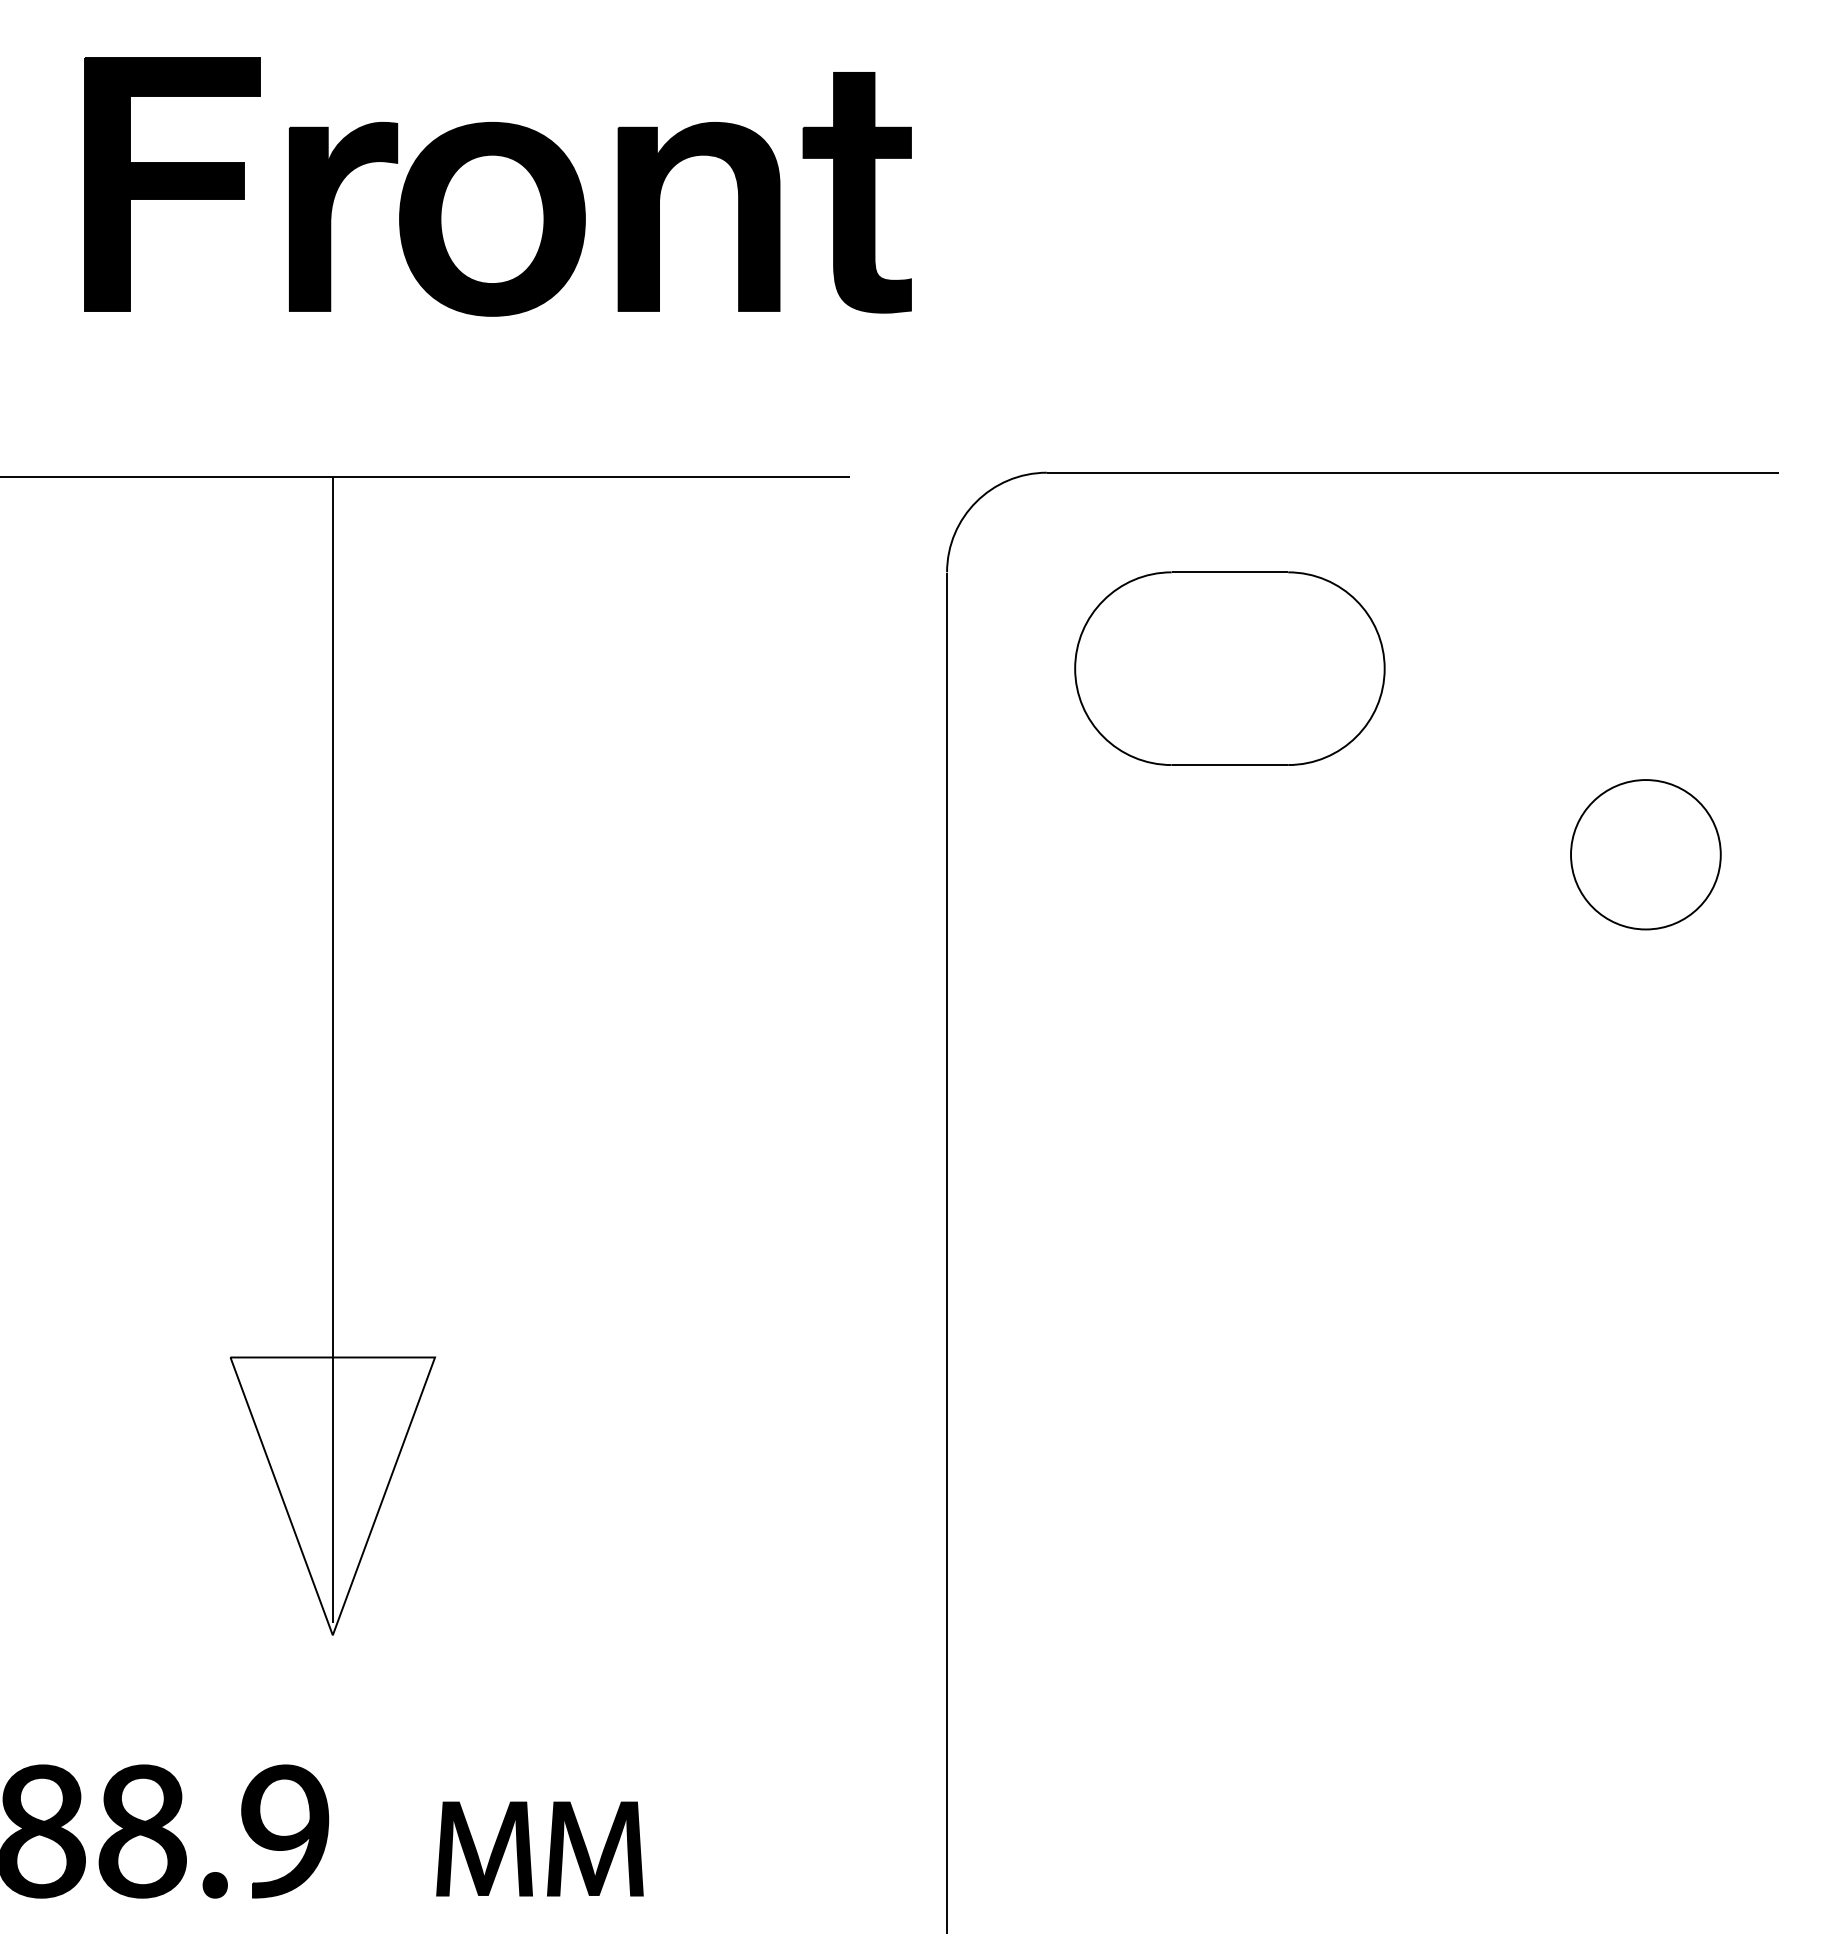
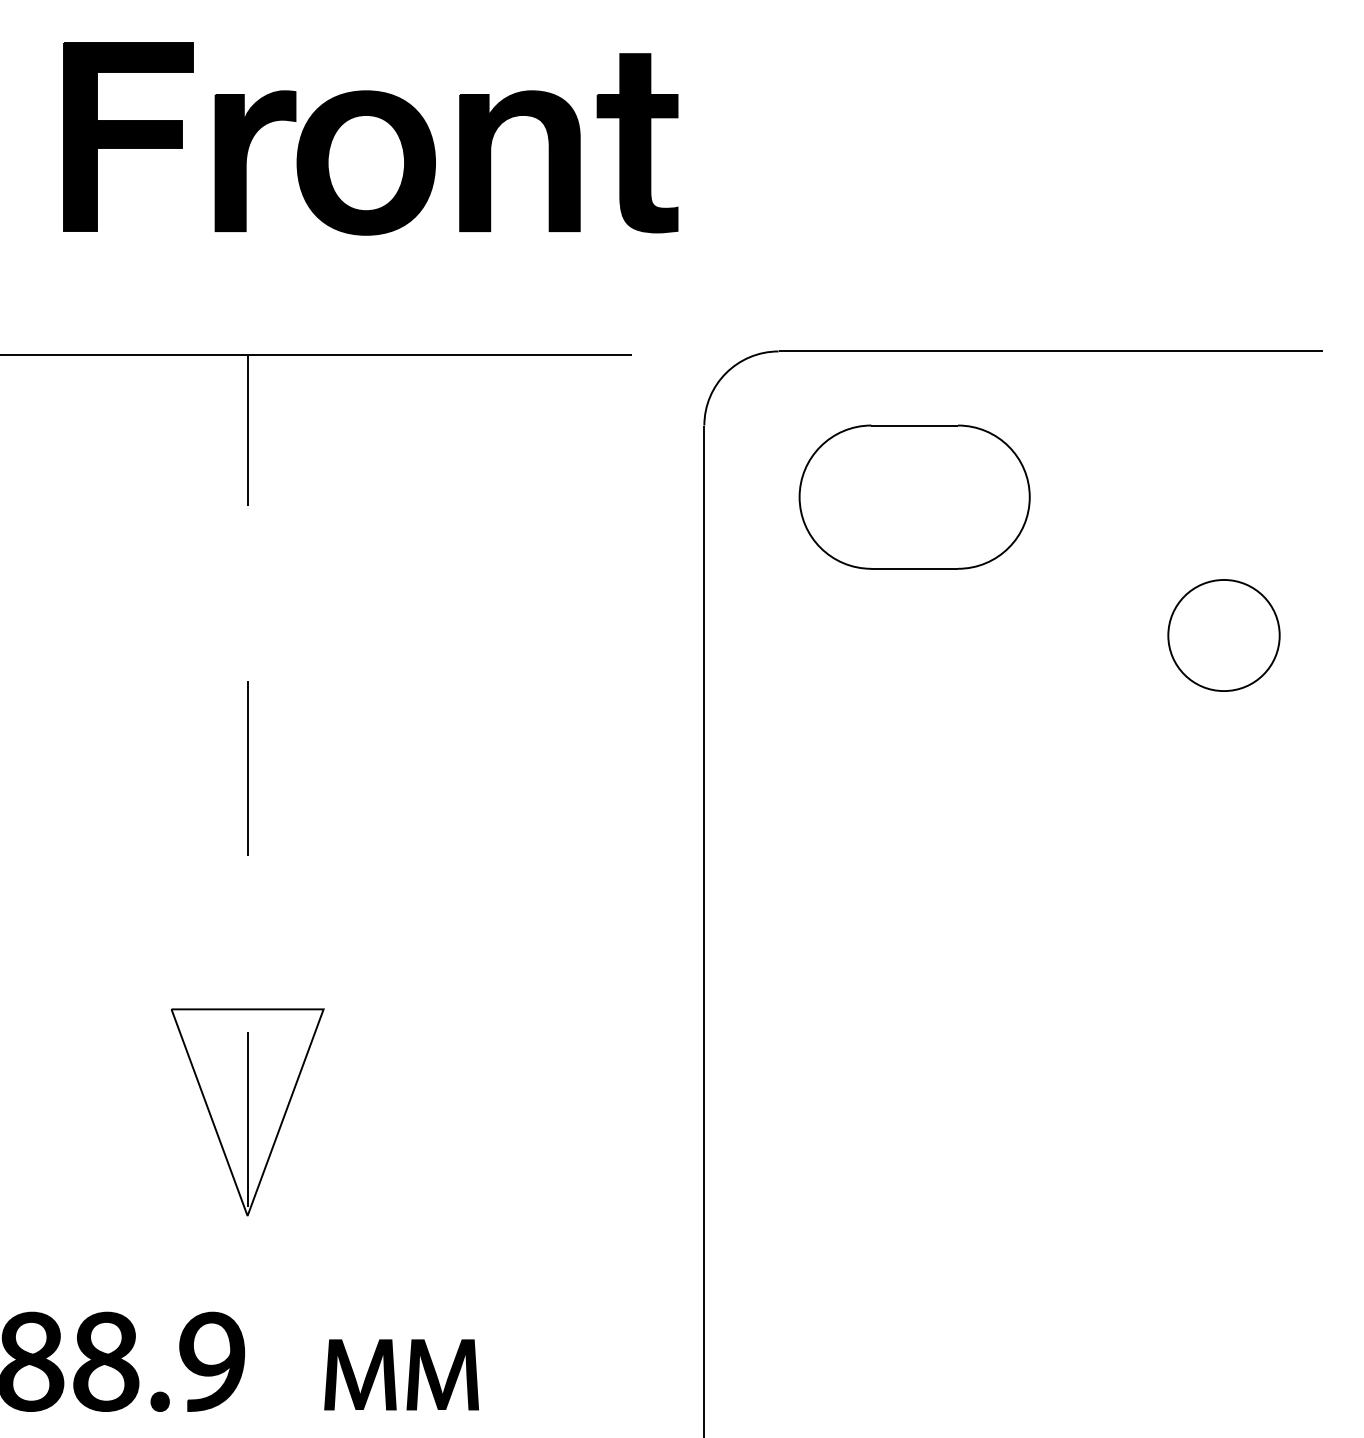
line: (332, 1049) -> (247, 780), solid -> dashed

